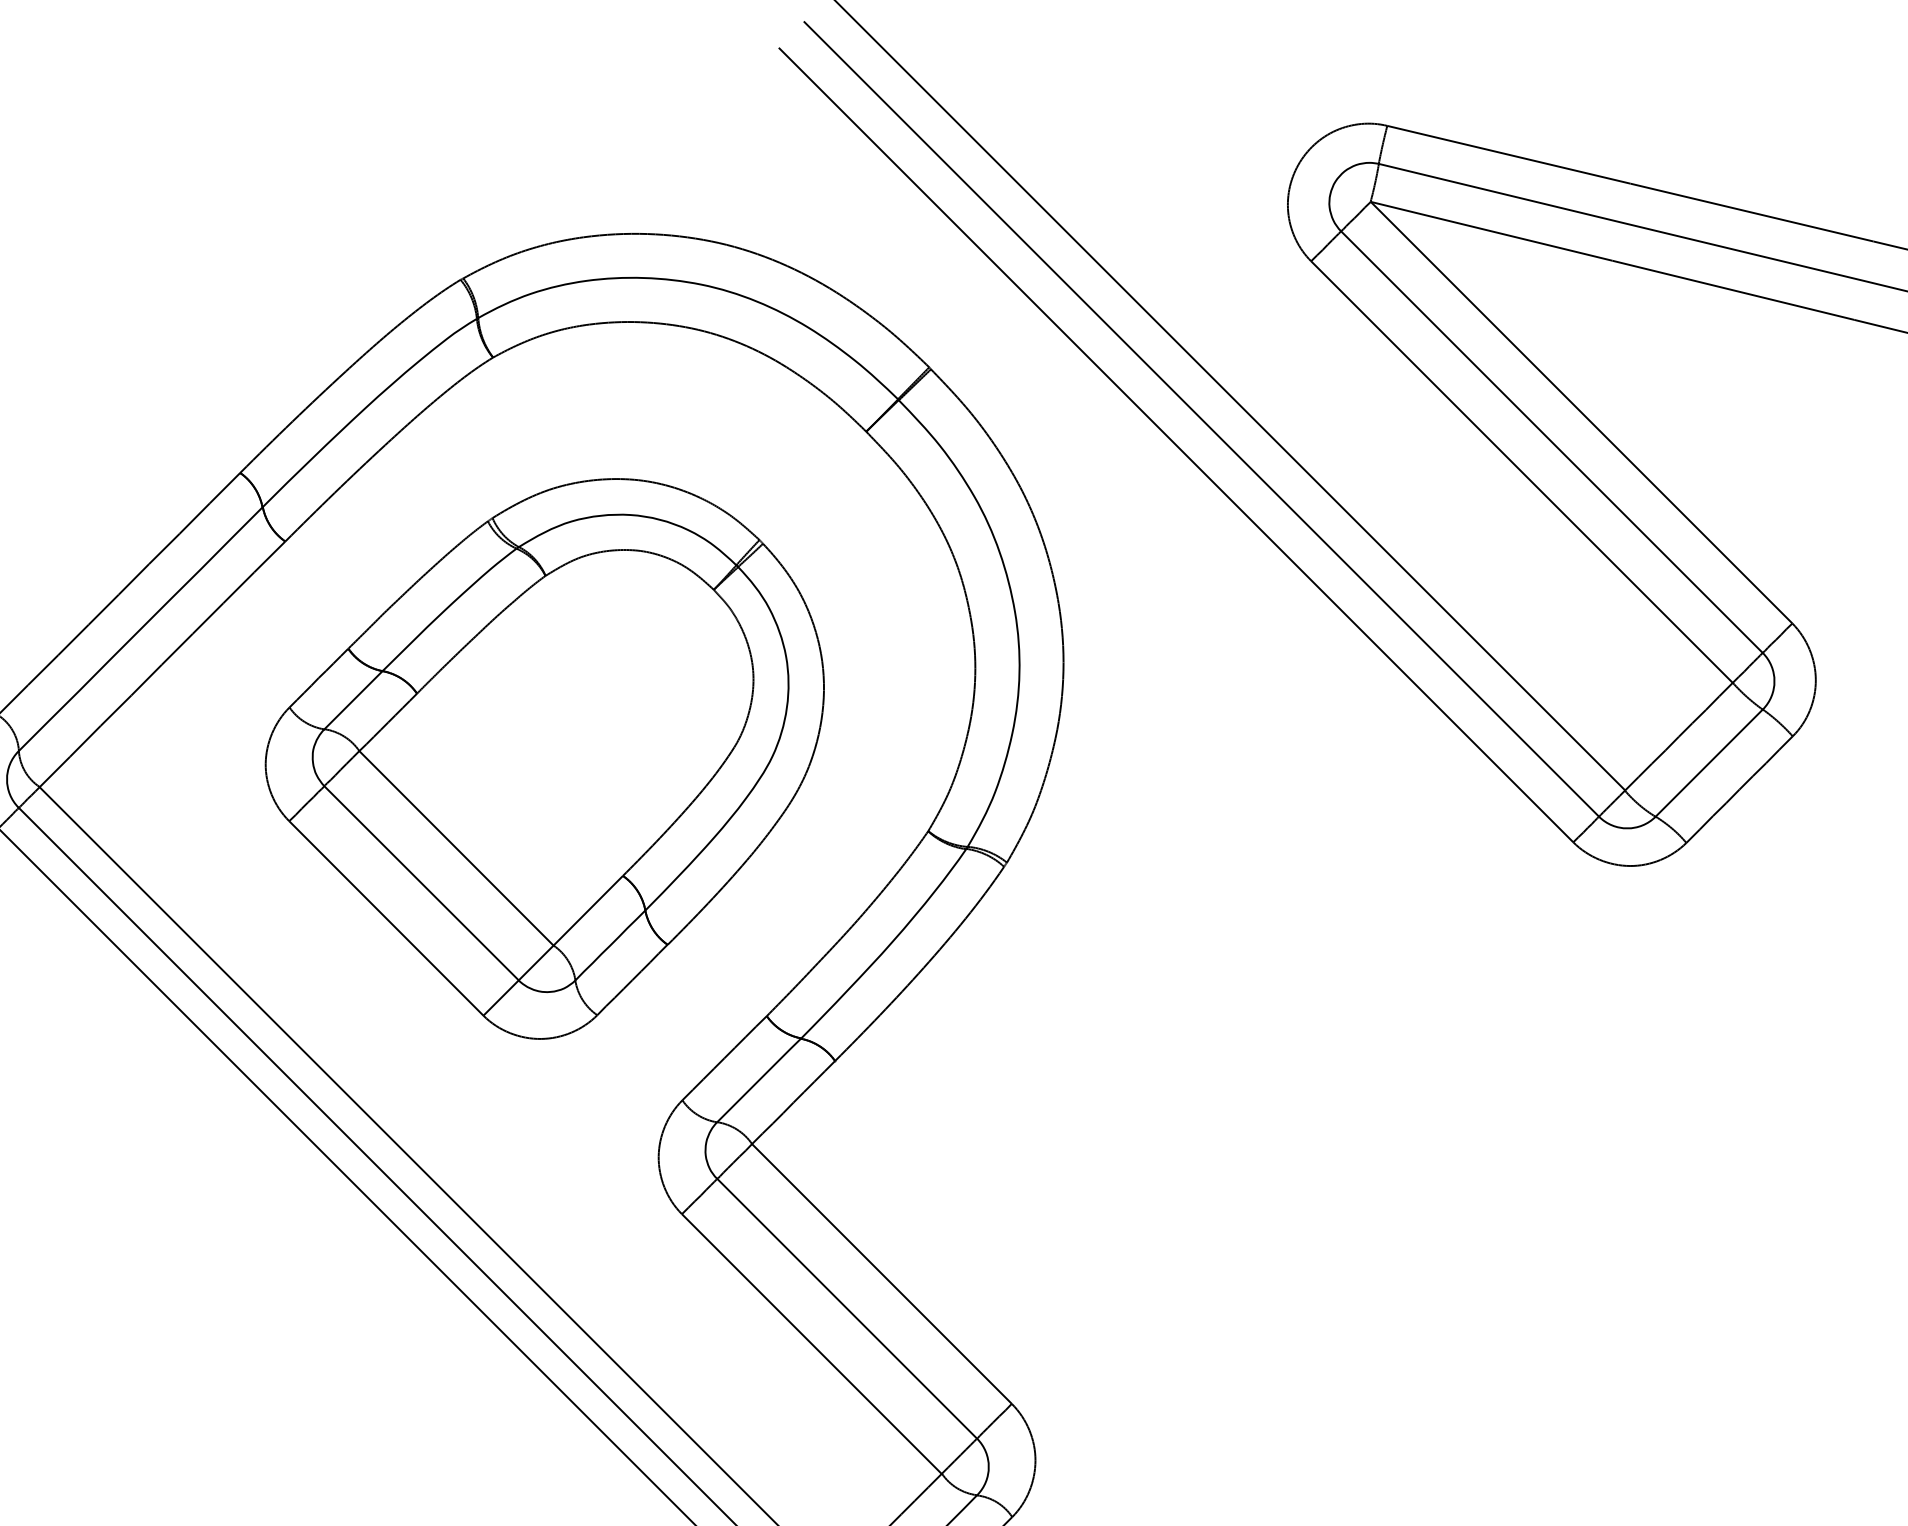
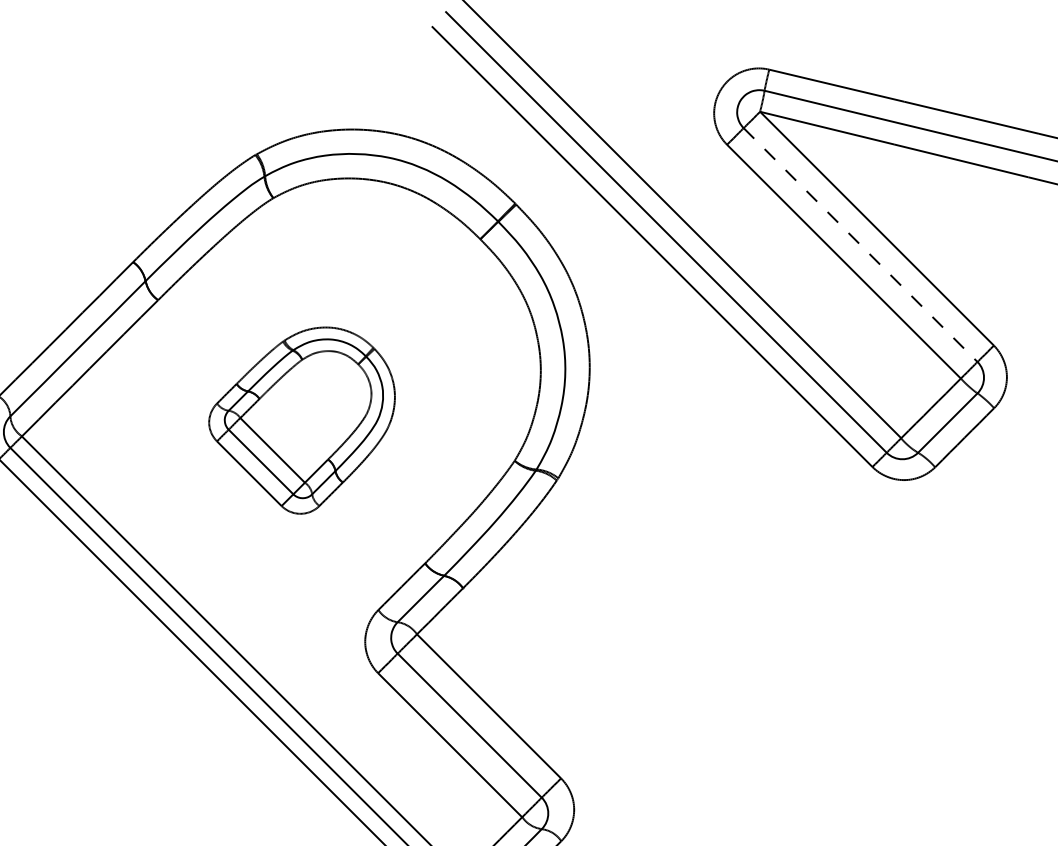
line: (1551, 442) -> (860, 245), solid -> dashed
part: (543, 758) -> (301, 420), size x0.6

